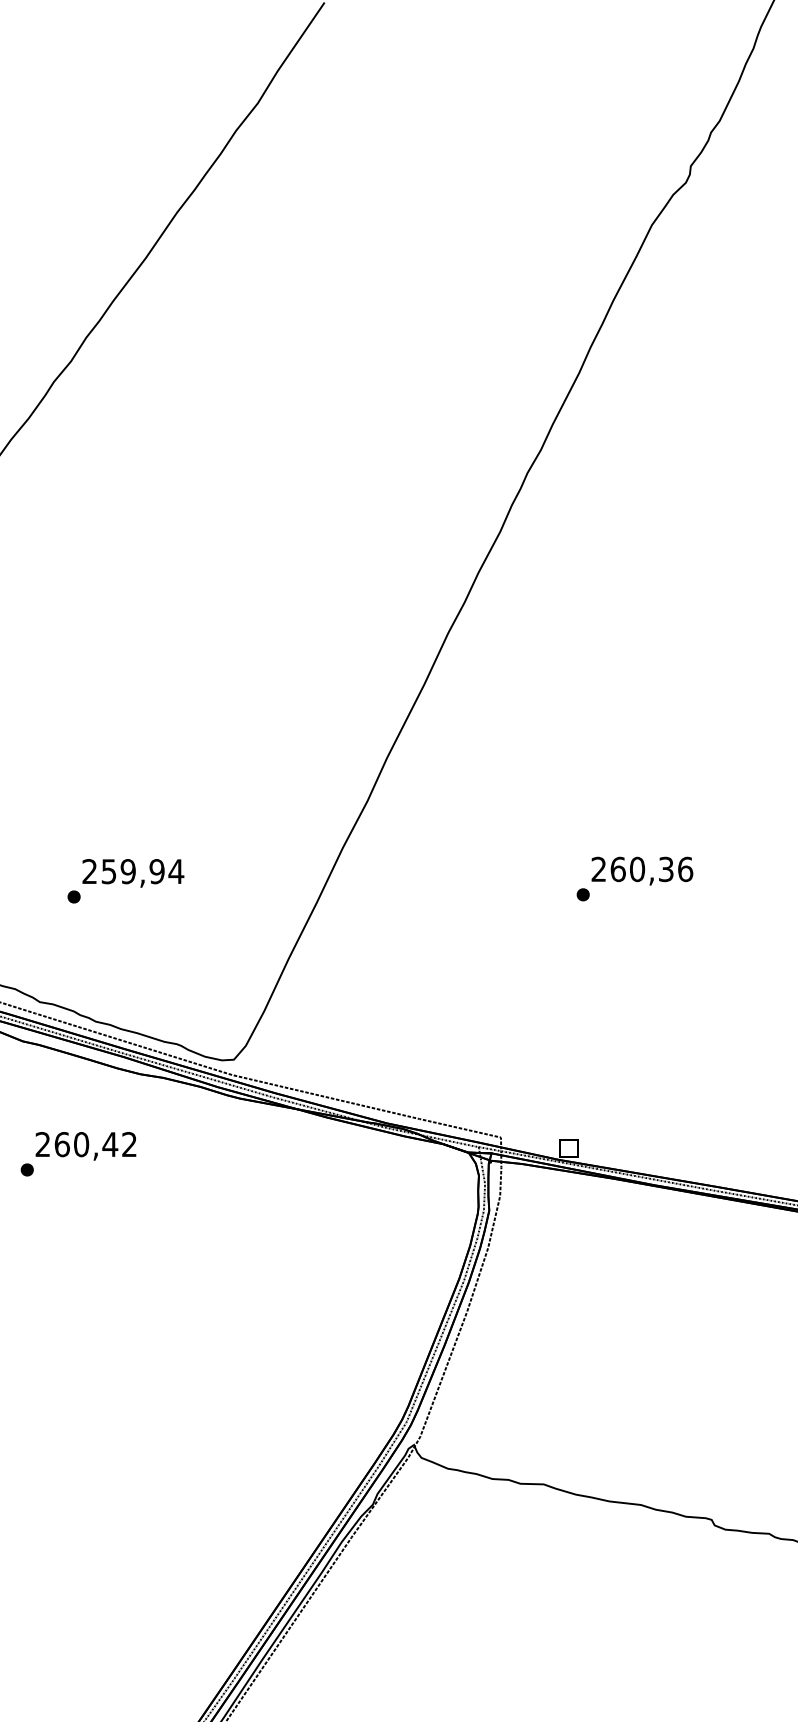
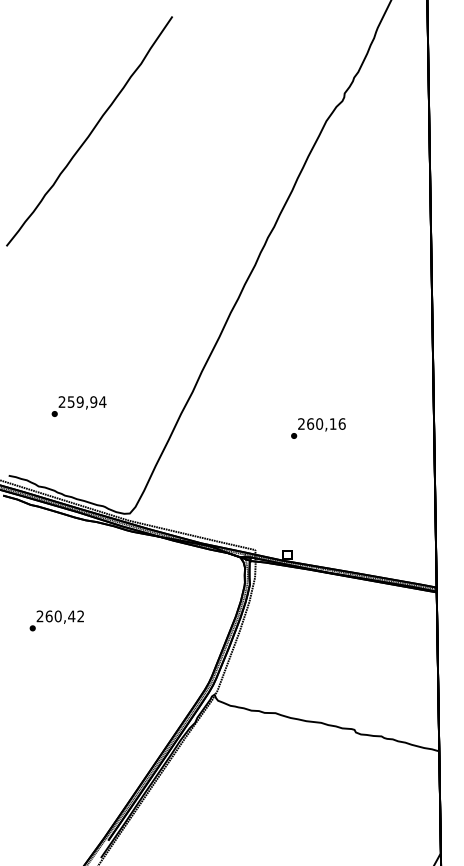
text: (664, 868) -> (332, 423), 260,36 -> 260,16
text: (124, 880) -> (78, 406), moved
text: (77, 1153) -> (56, 620), moved

